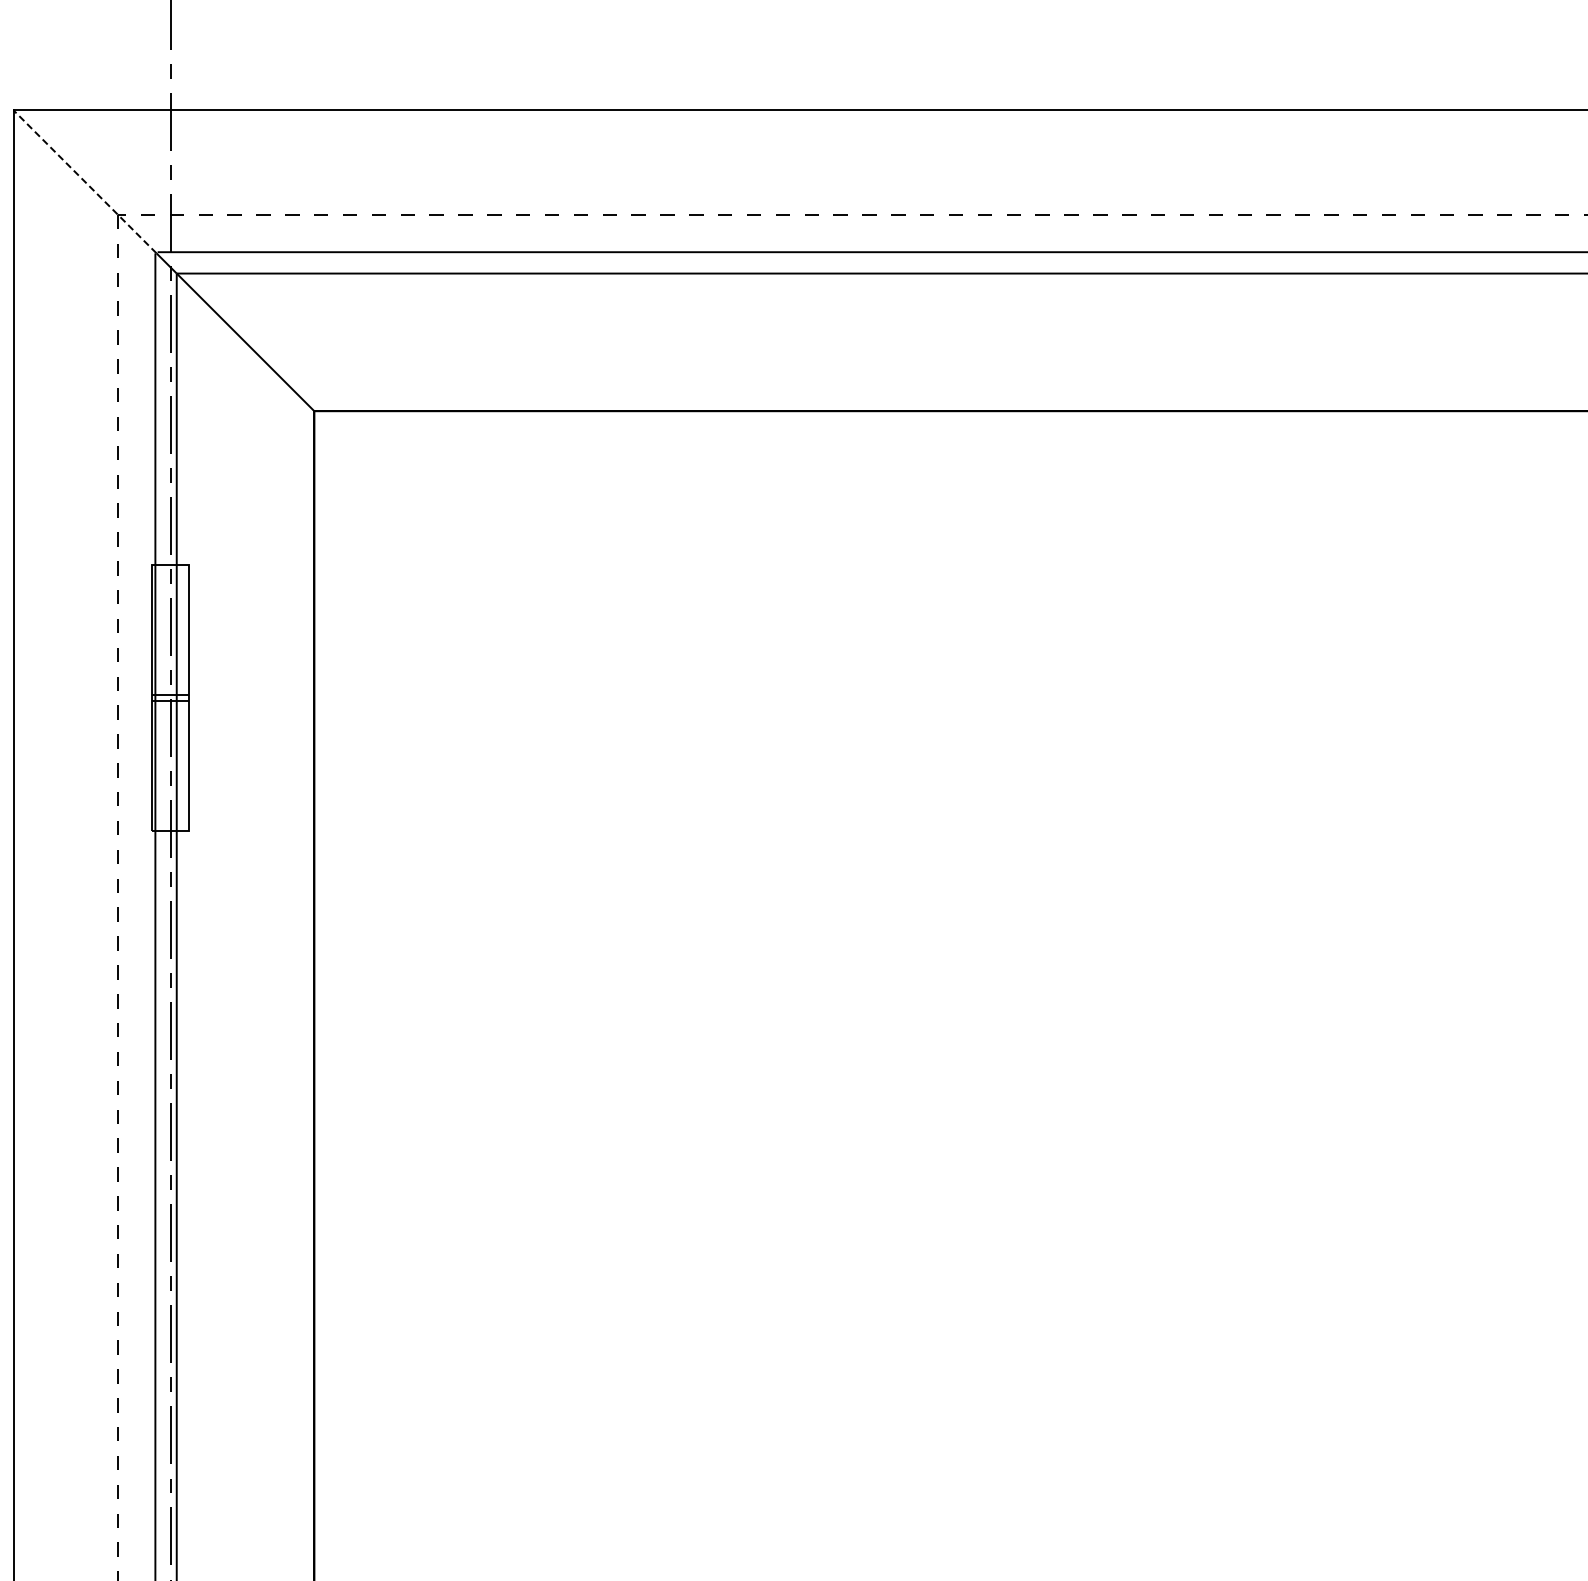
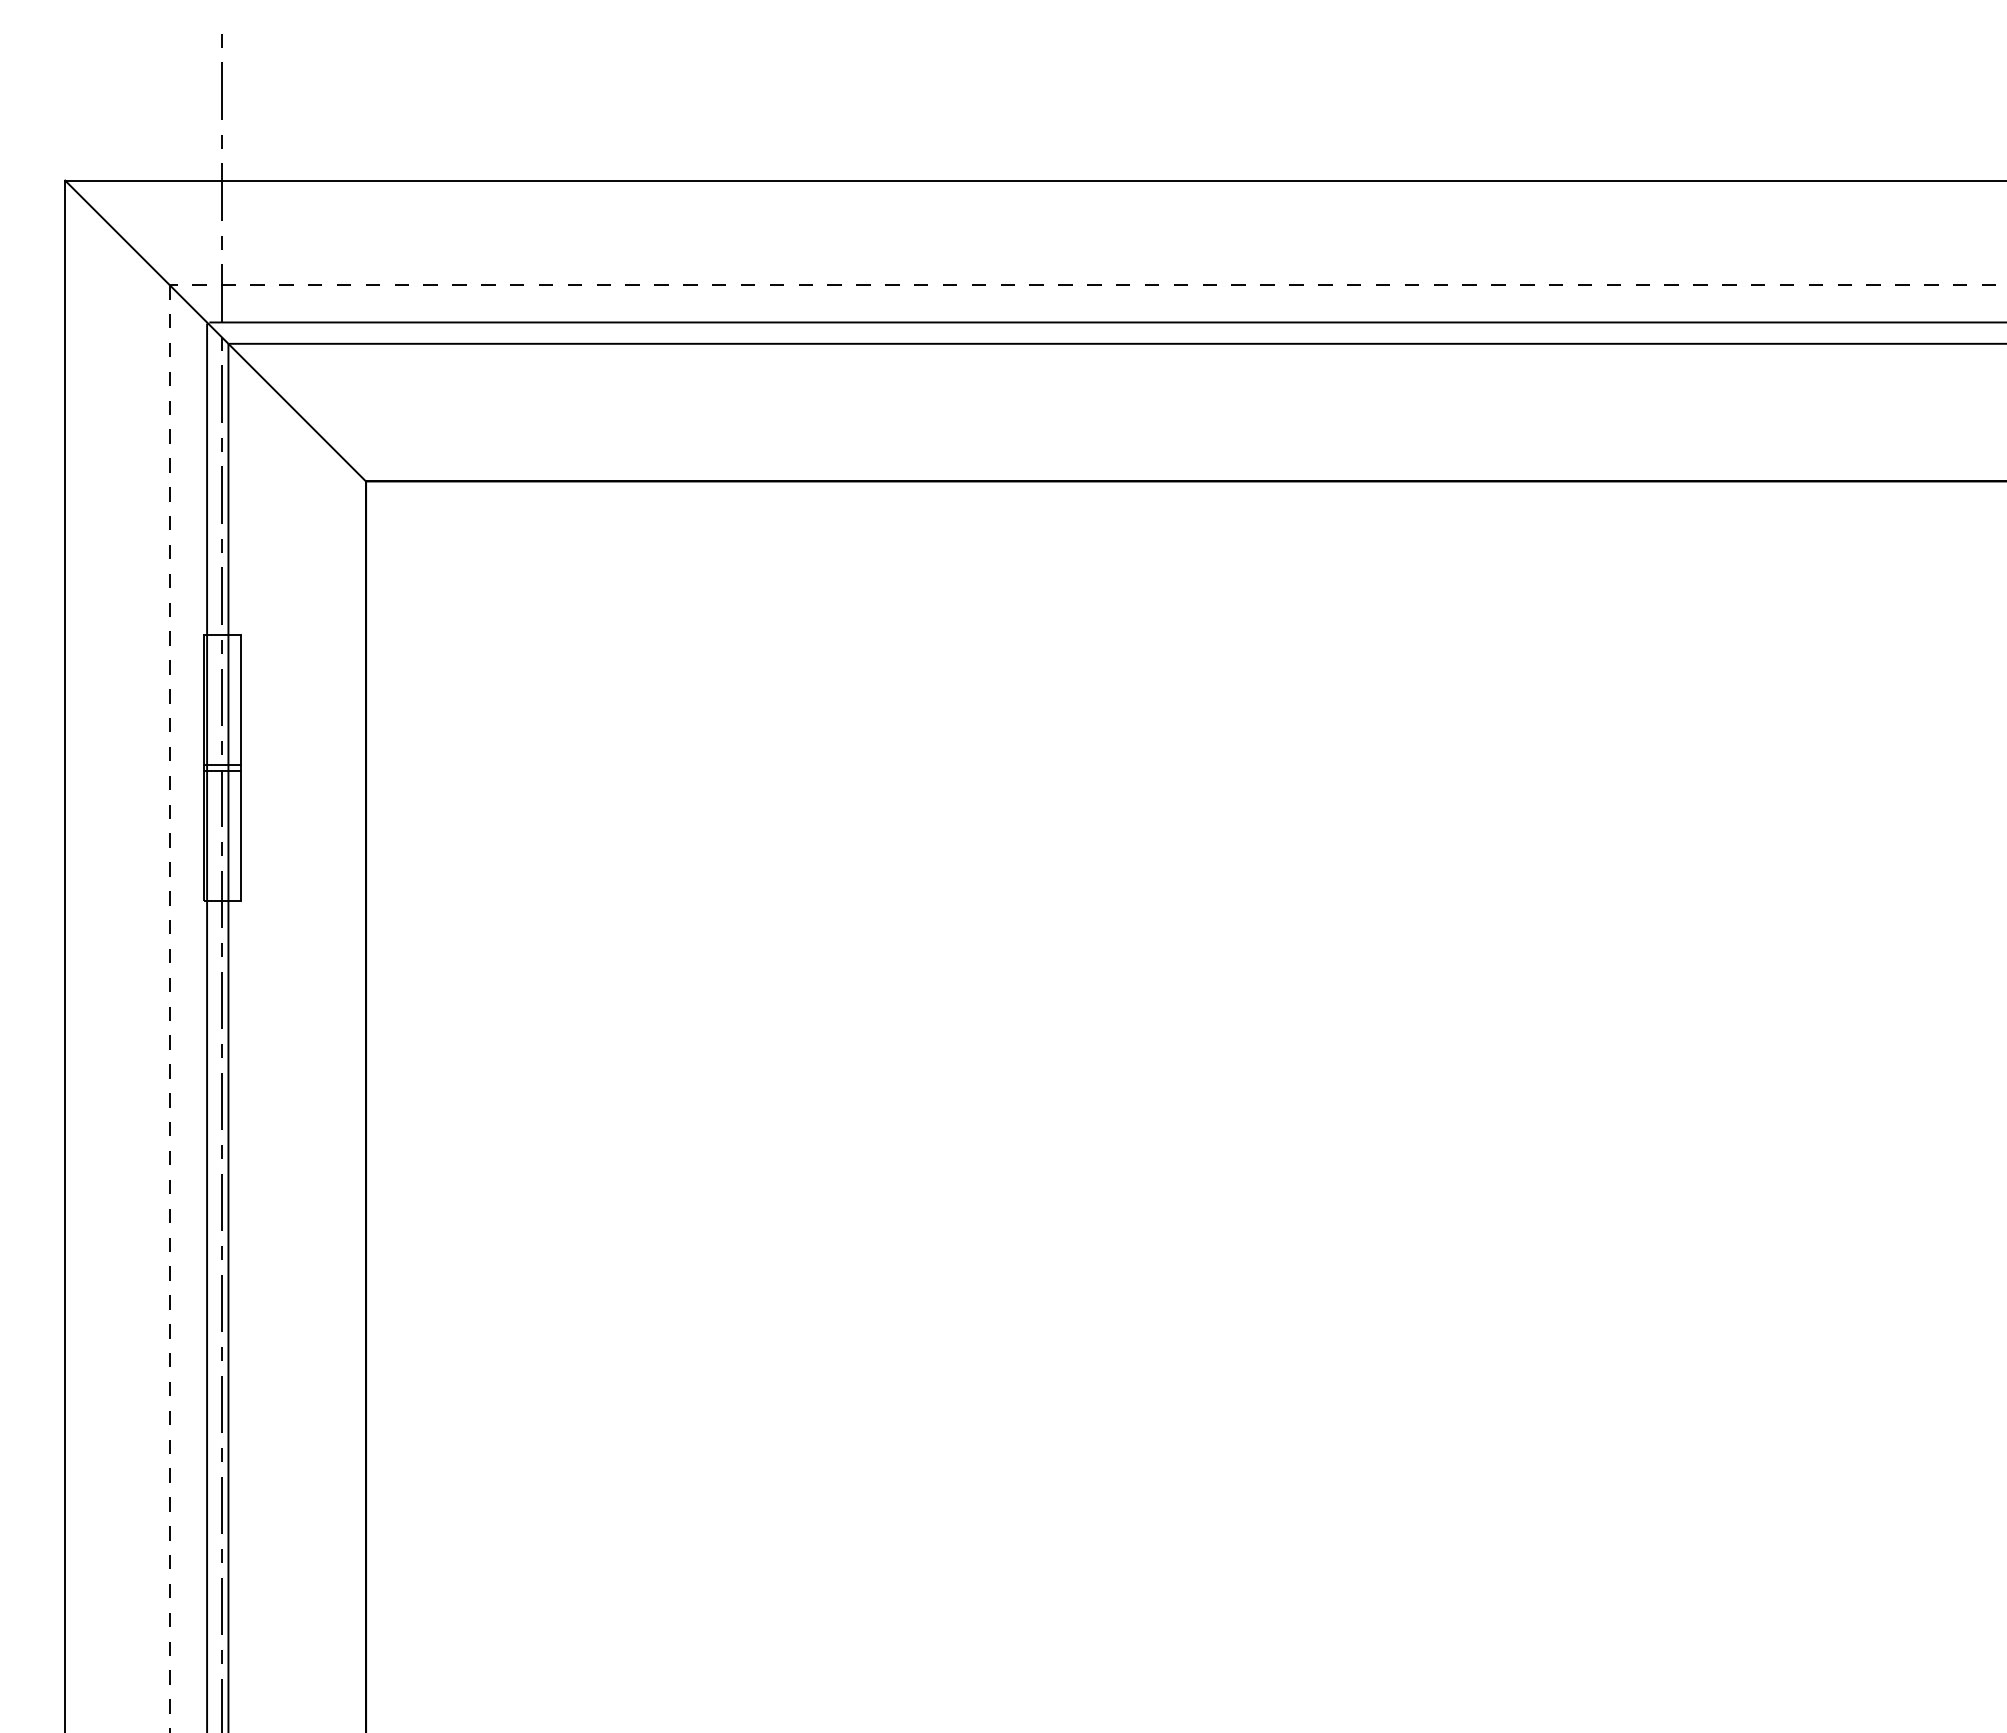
line: (84, 181) -> (136, 251), dashed -> solid

